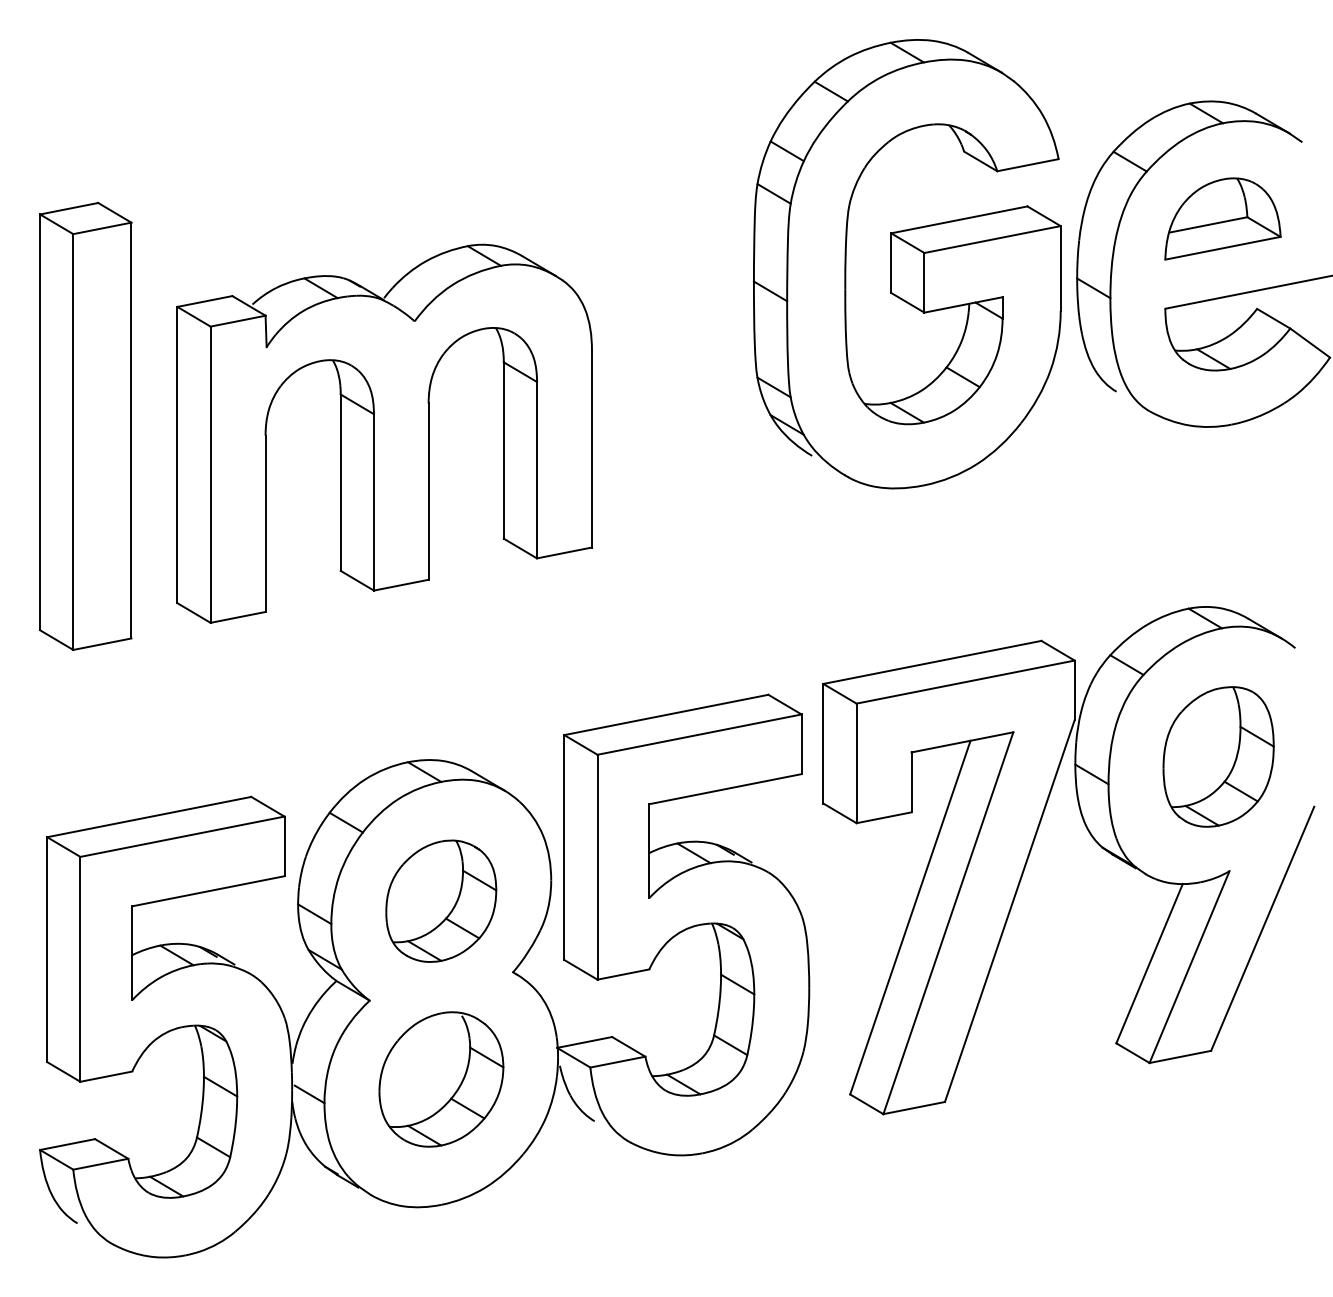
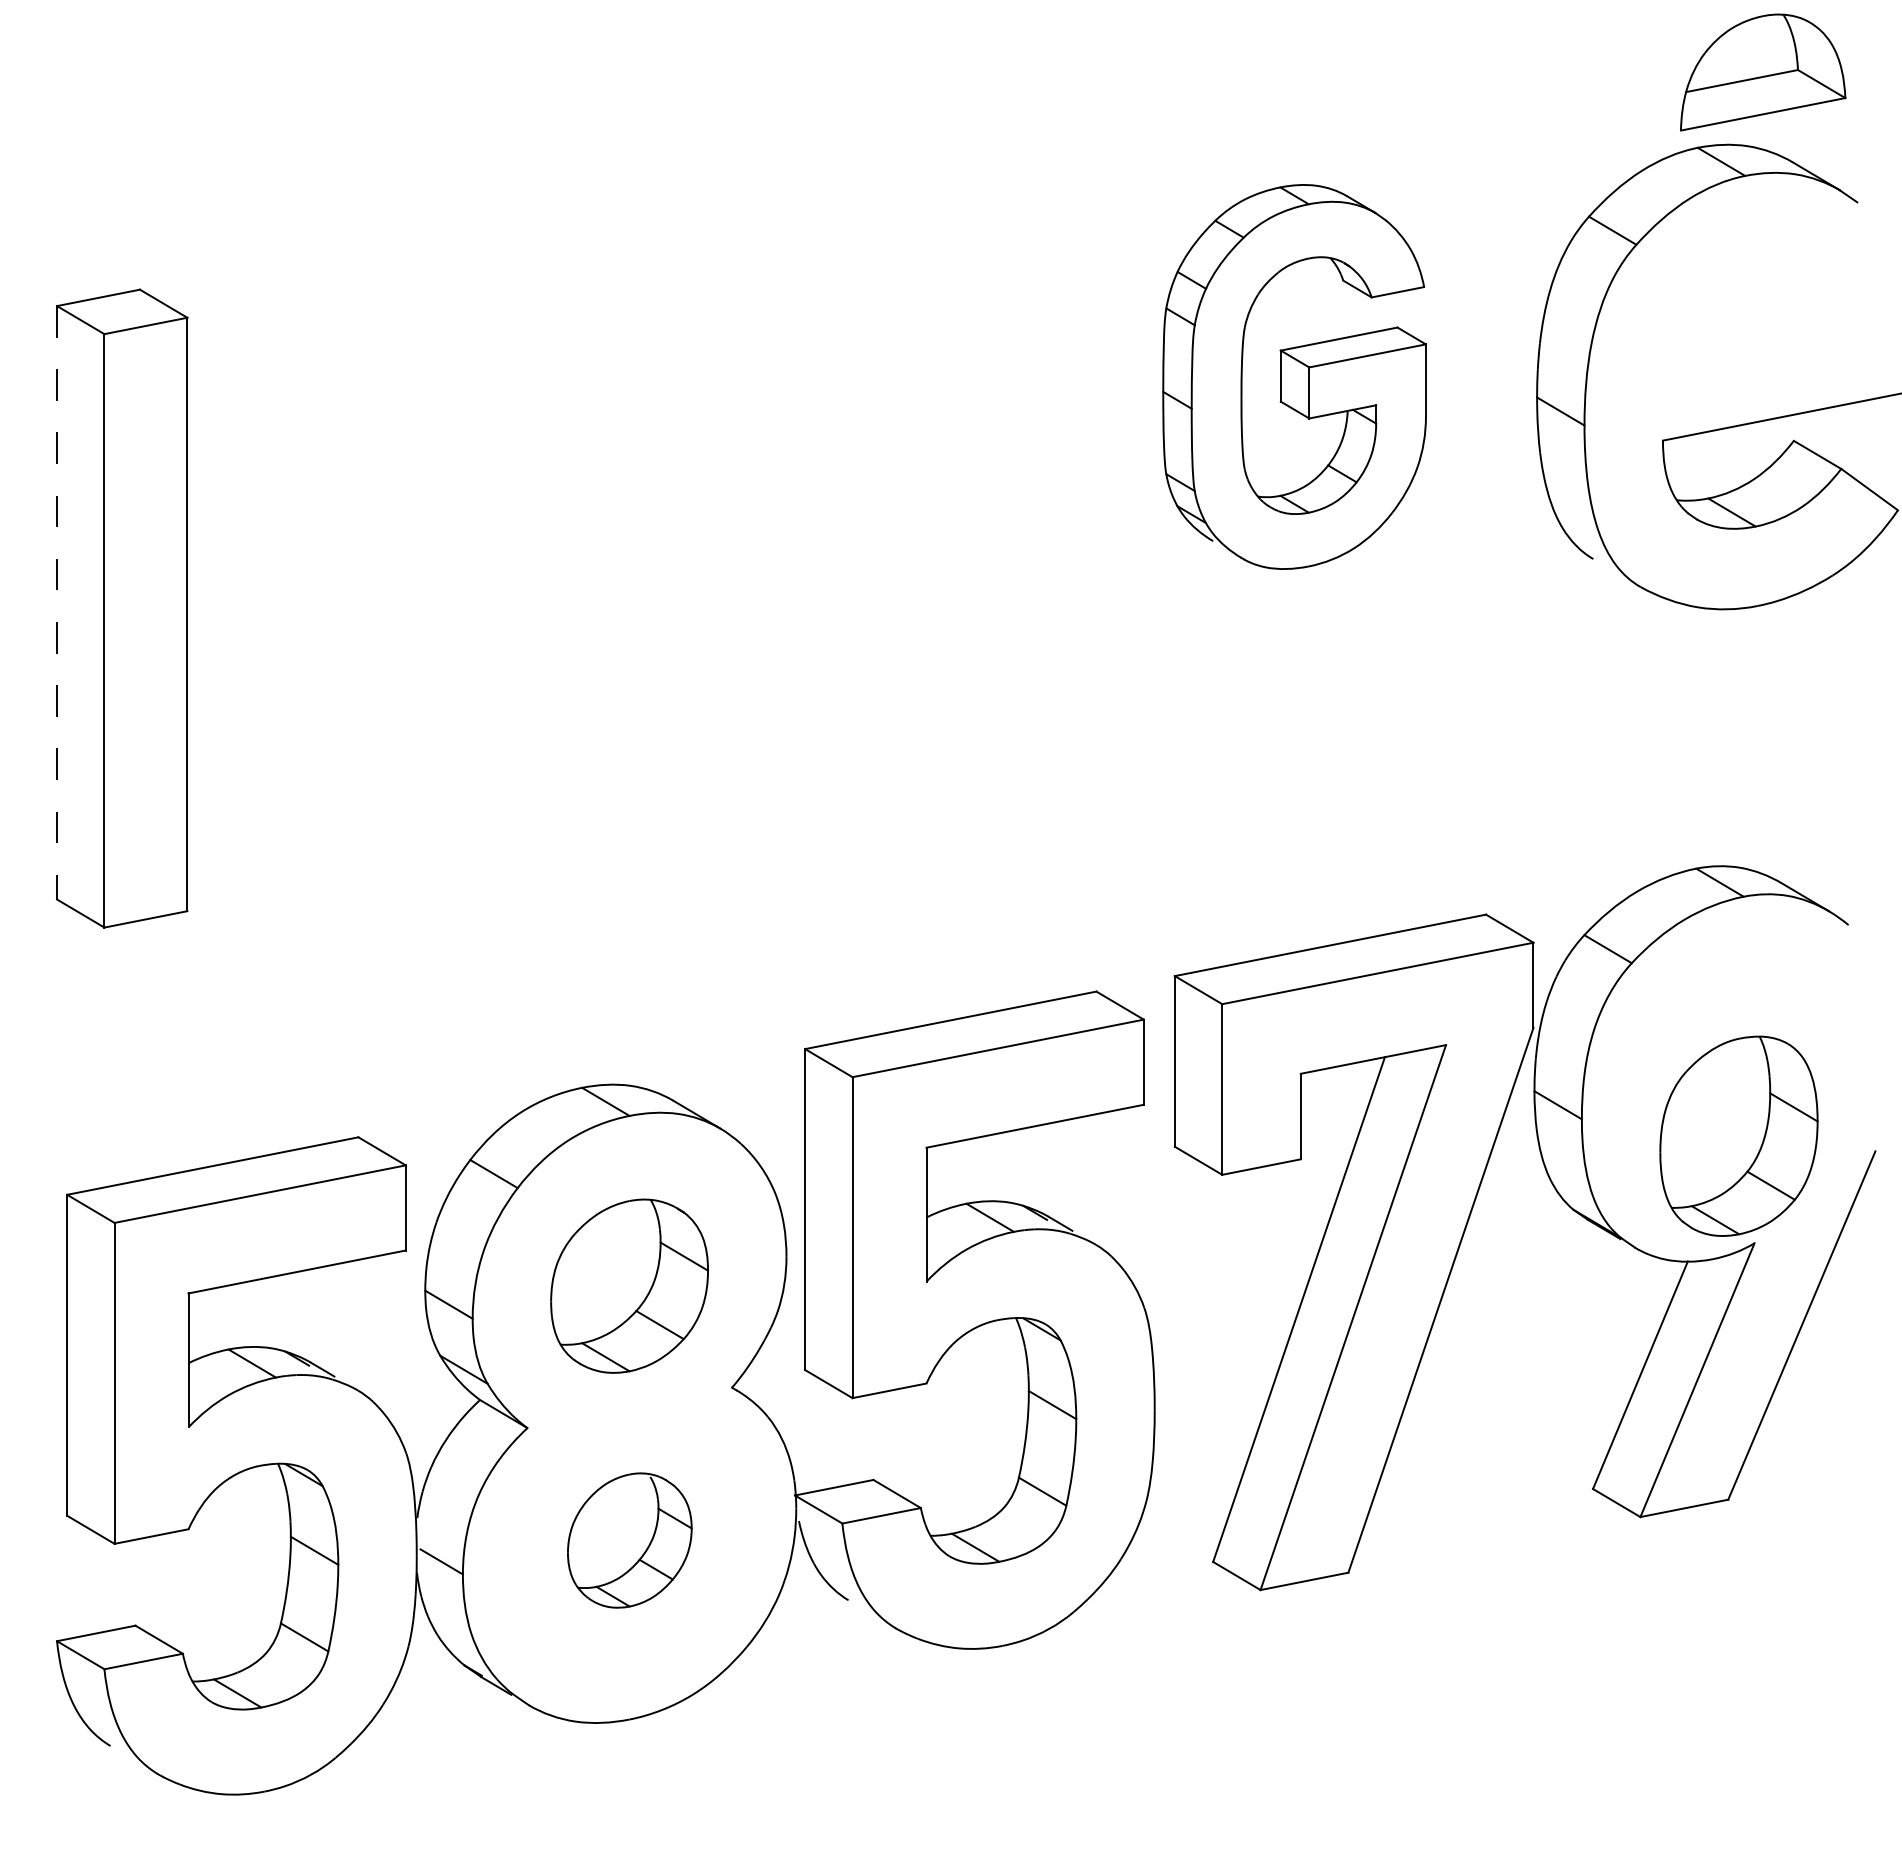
part: (1223, 218) -> (1763, 72), moved
part: (907, 263) -> (1294, 376), size x0.6
line: (40, 422) -> (57, 602), solid -> dashed
part: (384, 433) -> (548, 618), removed
part: (1218, 756) -> (1738, 1135), moved
part: (441, 1079) -> (629, 1540), size x0.7

